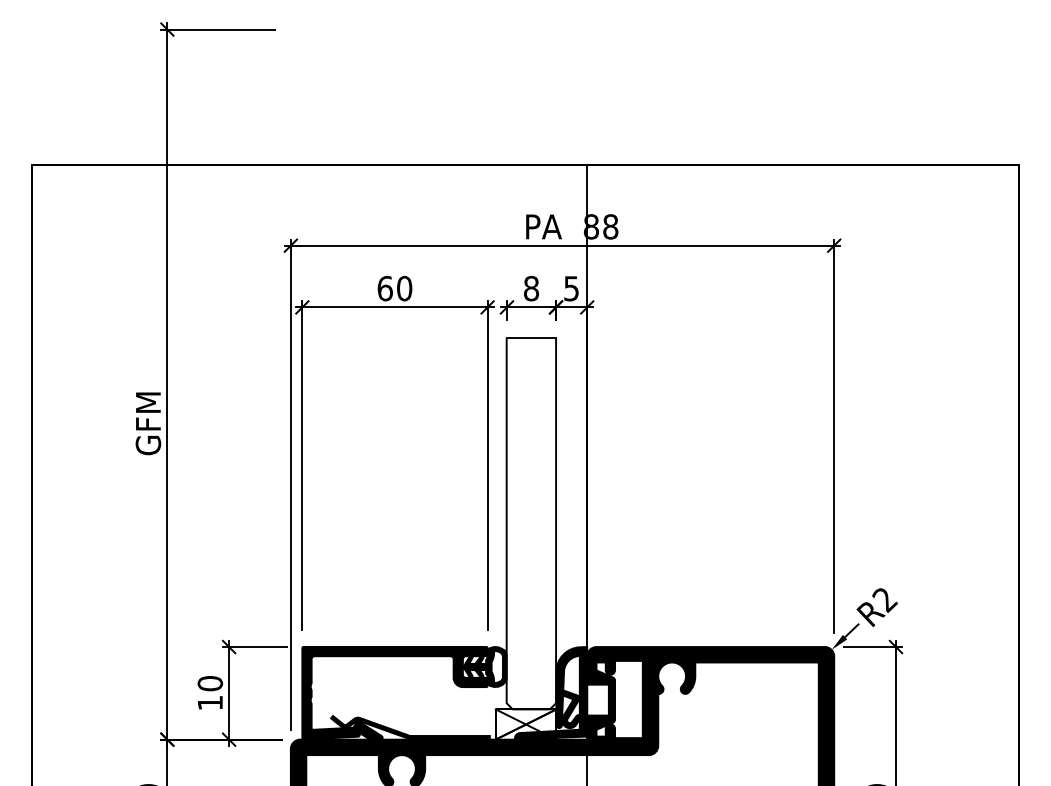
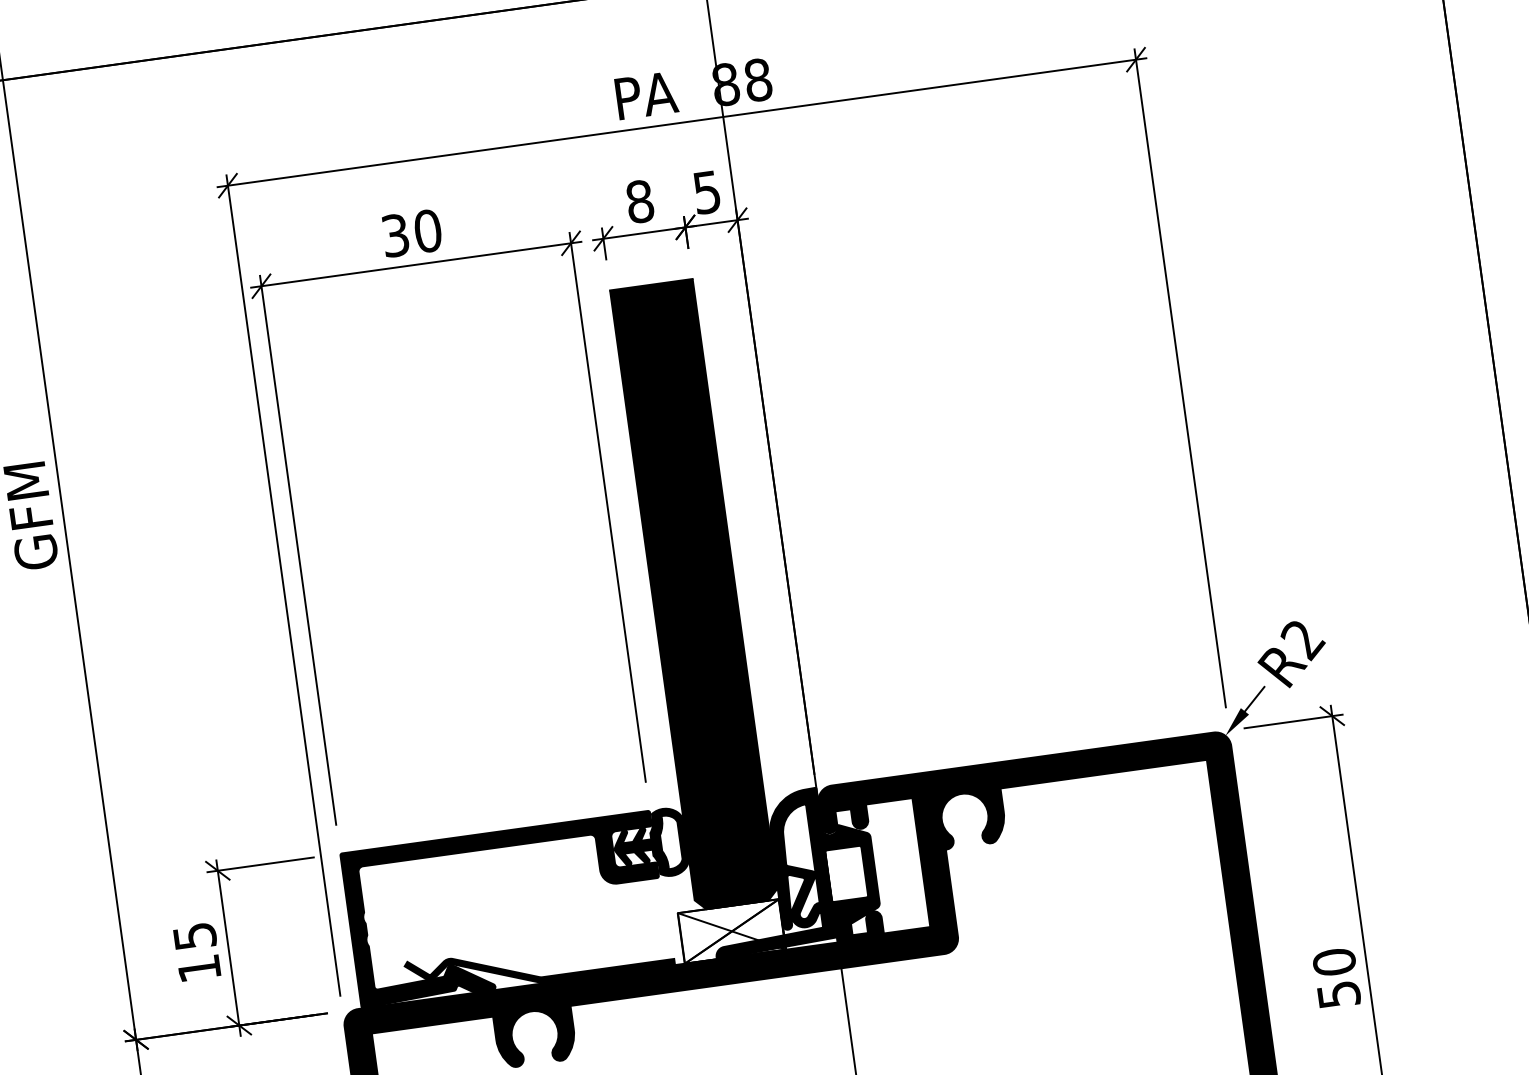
text: (384, 288) -> (394, 235), 60 -> 30
fill: (531, 523) -> (694, 594), added
text: (210, 683) -> (195, 936), 10 -> 15

